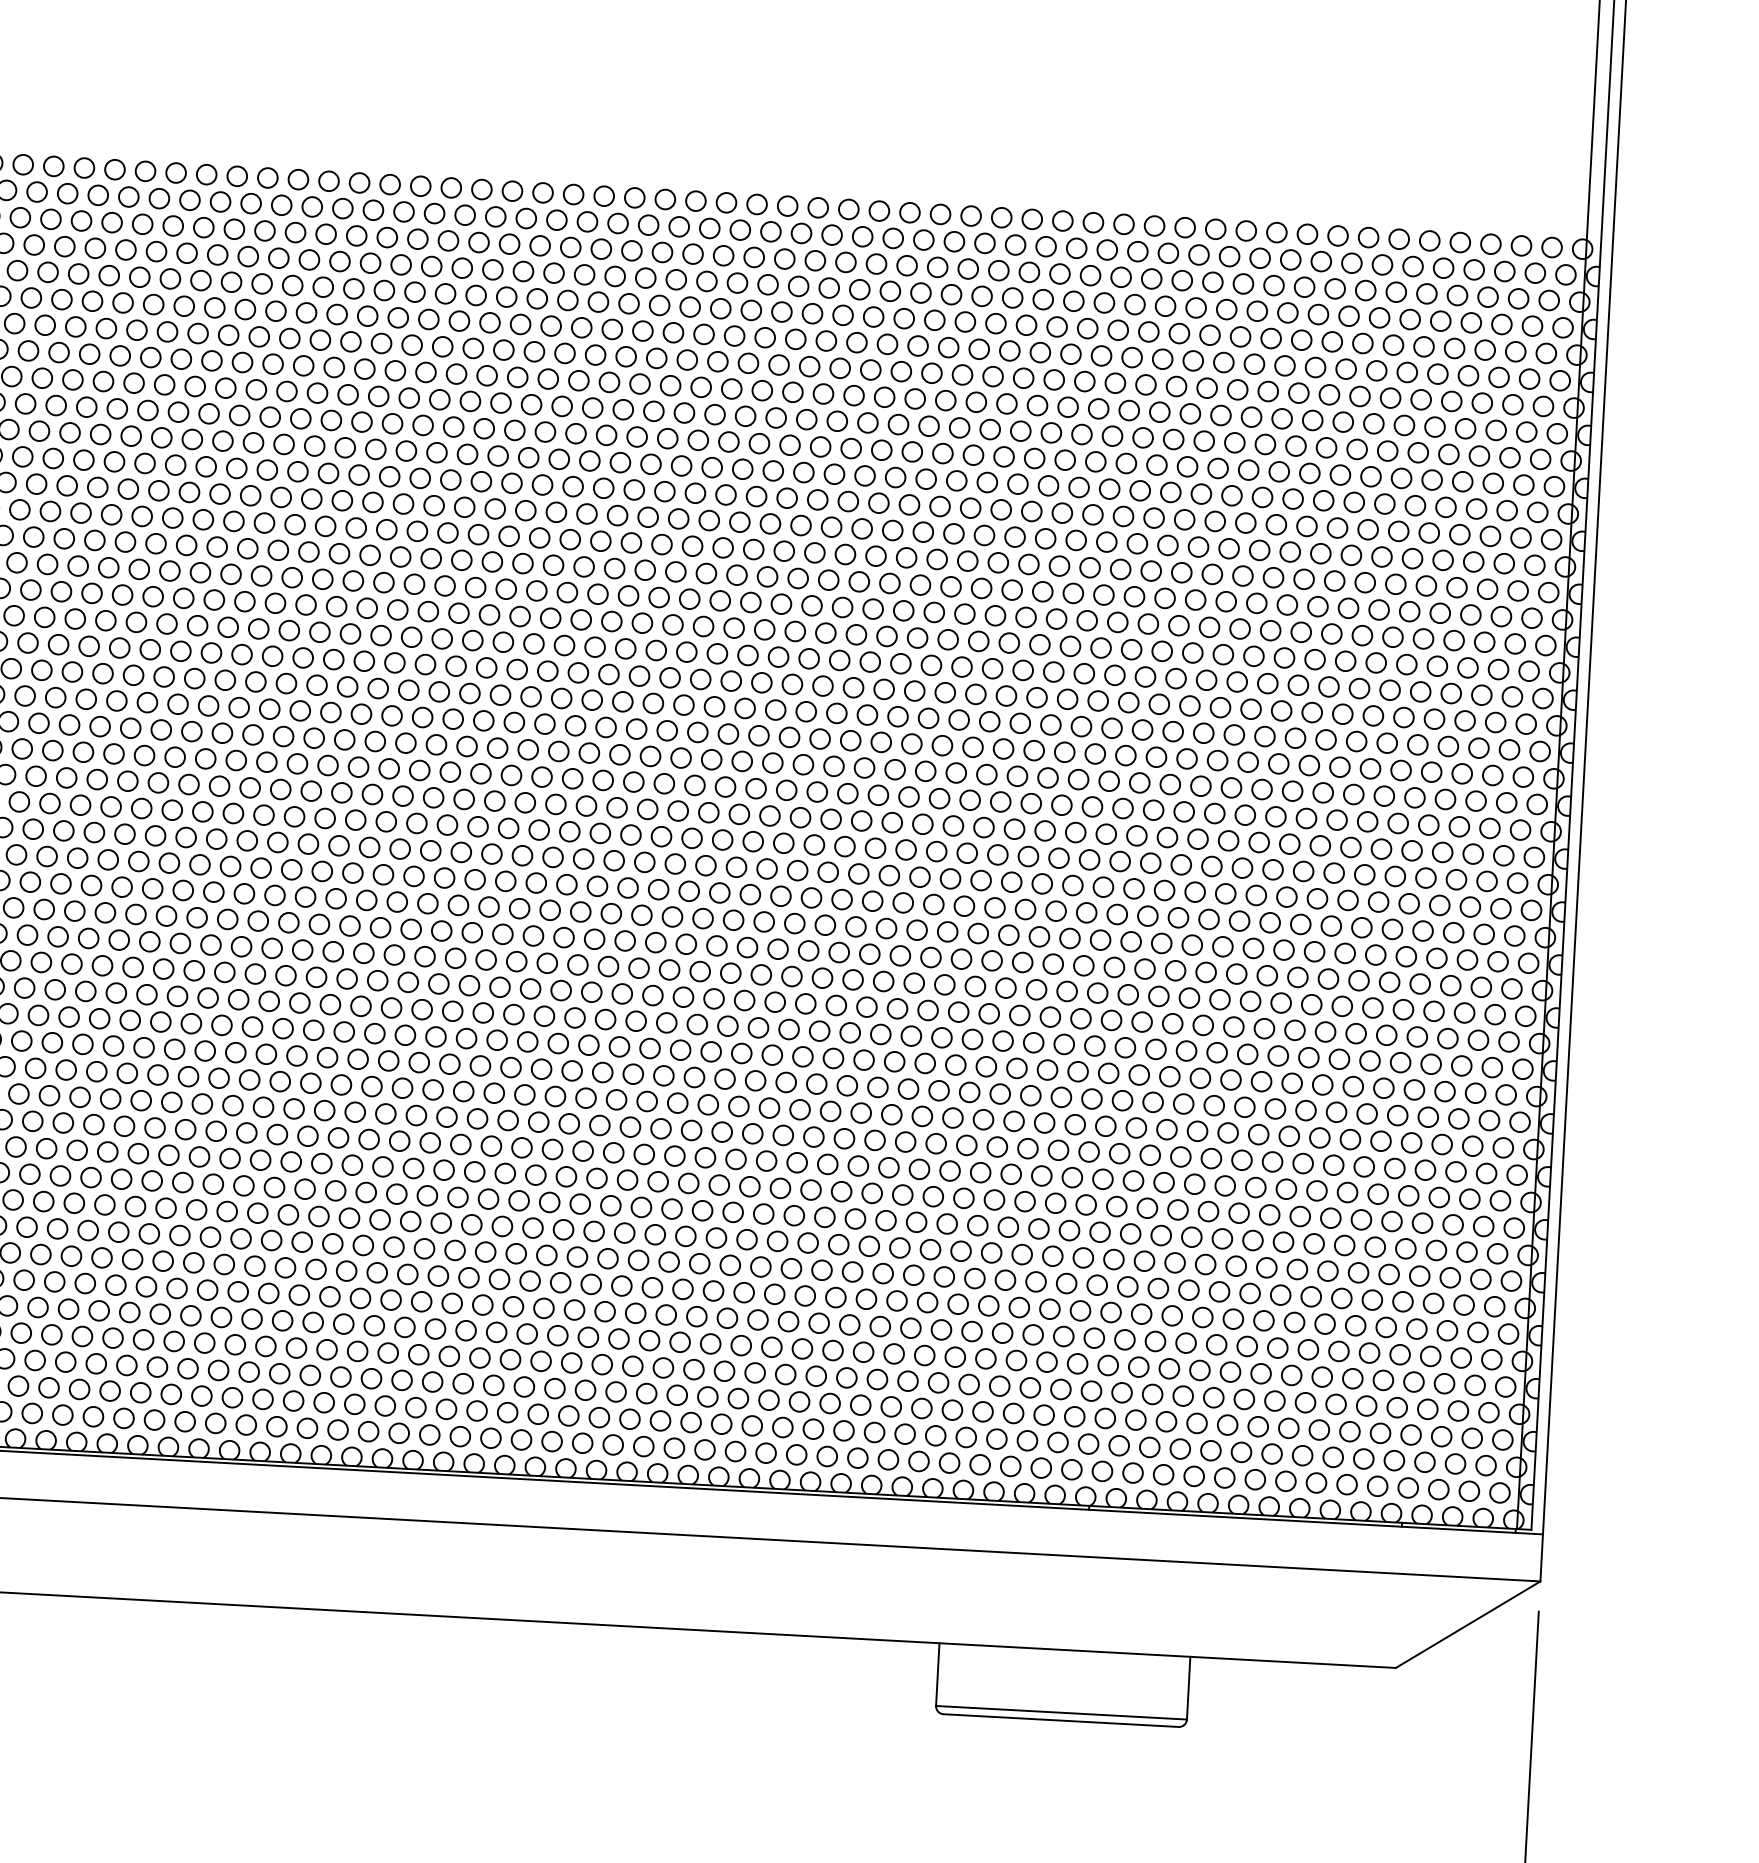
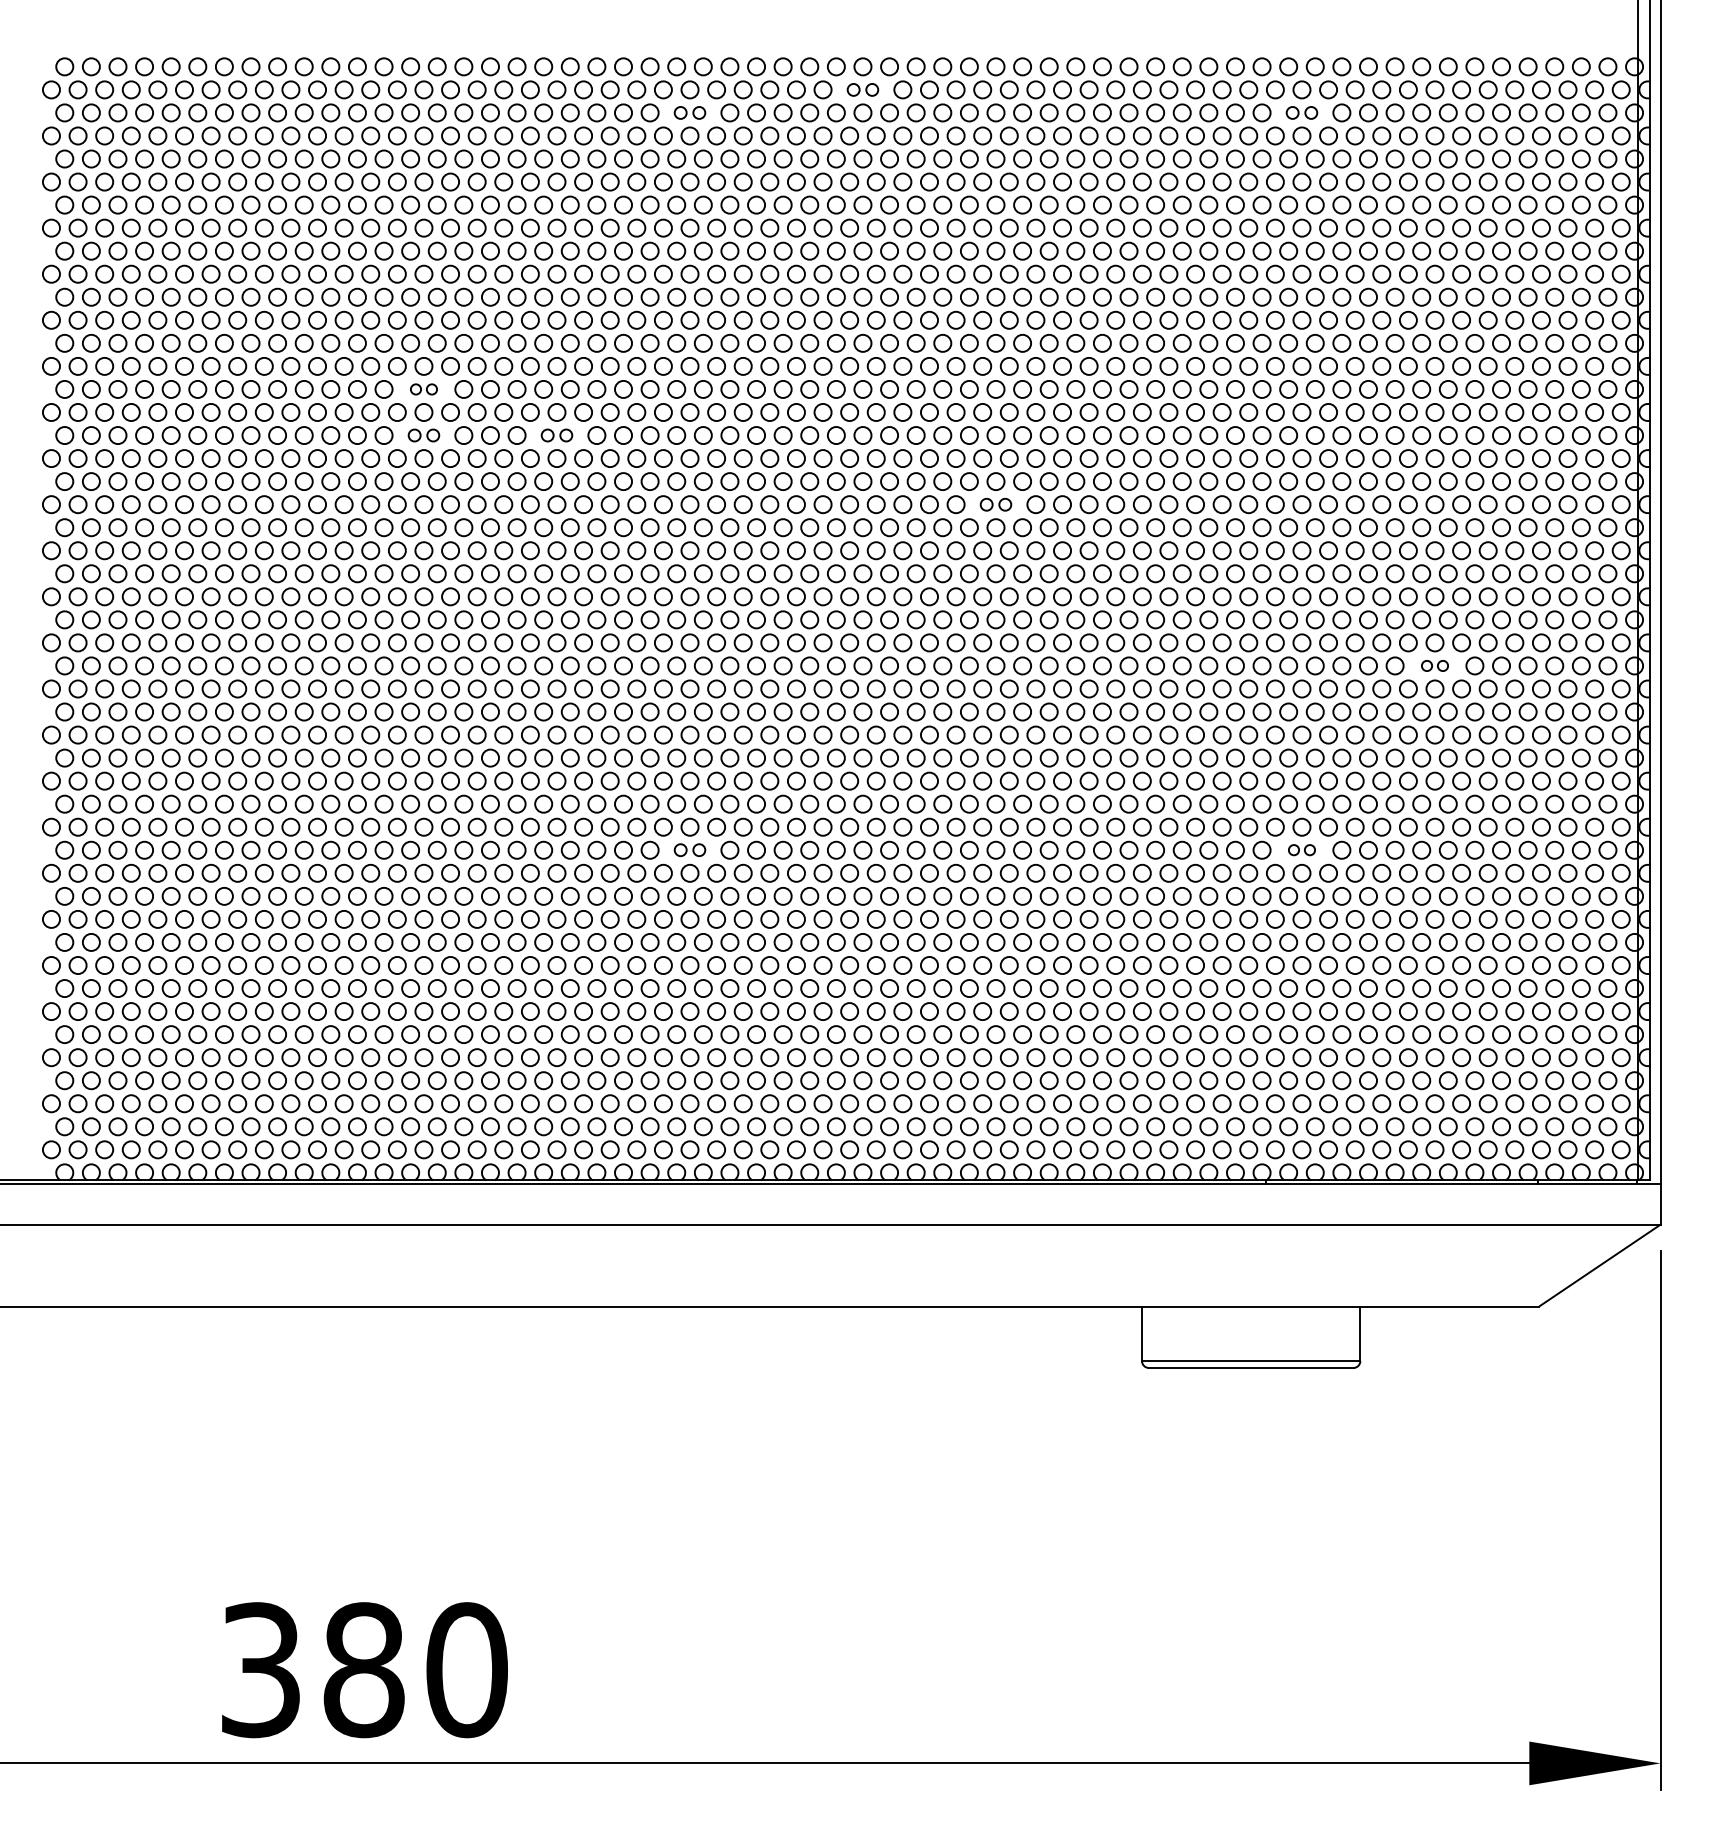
part: (693, 227) -> (862, 89), size x0.7
part: (493, 242) -> (689, 112), size x0.7
part: (1197, 280) -> (1301, 112), size x0.7
part: (170, 544) -> (423, 389), size x0.6
part: (167, 597) -> (423, 435), size x0.7
part: (320, 605) -> (556, 435), size x0.7
part: (821, 712) -> (995, 504), size x0.7
part: (1315, 924) -> (1434, 665), size x0.6
part: (447, 1089) -> (689, 849), size x0.7
part: (1151, 1127) -> (1301, 849), size x0.6

